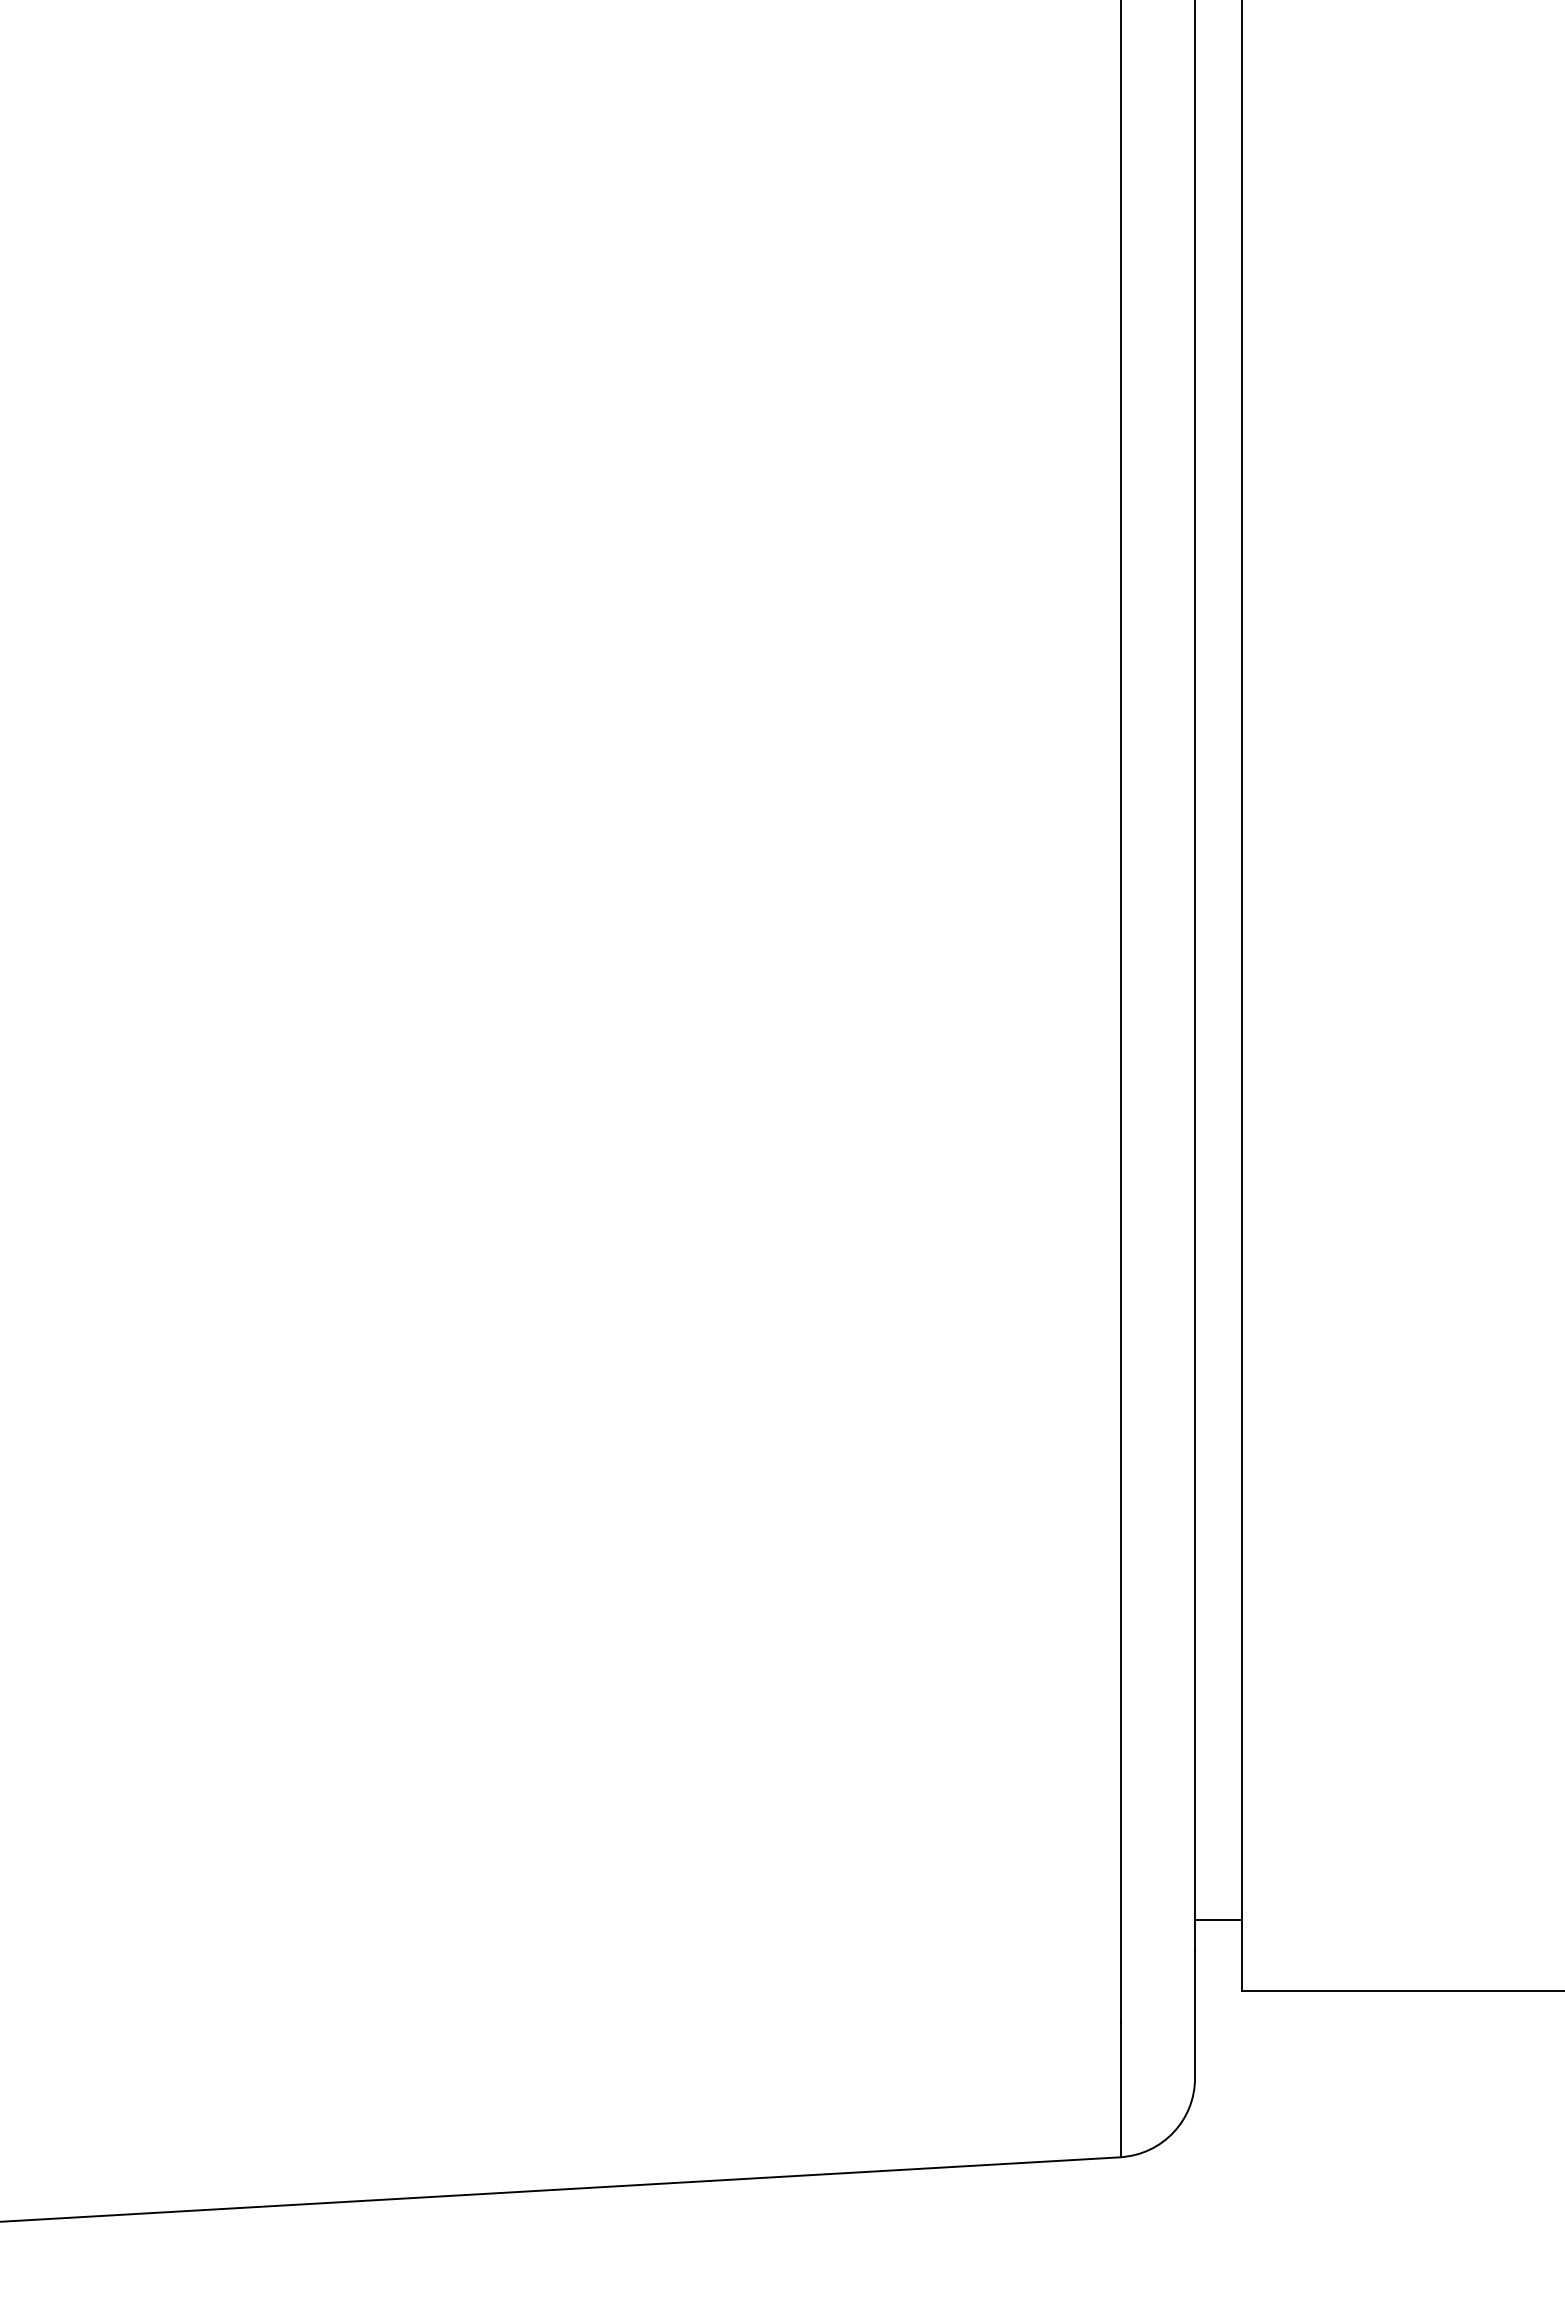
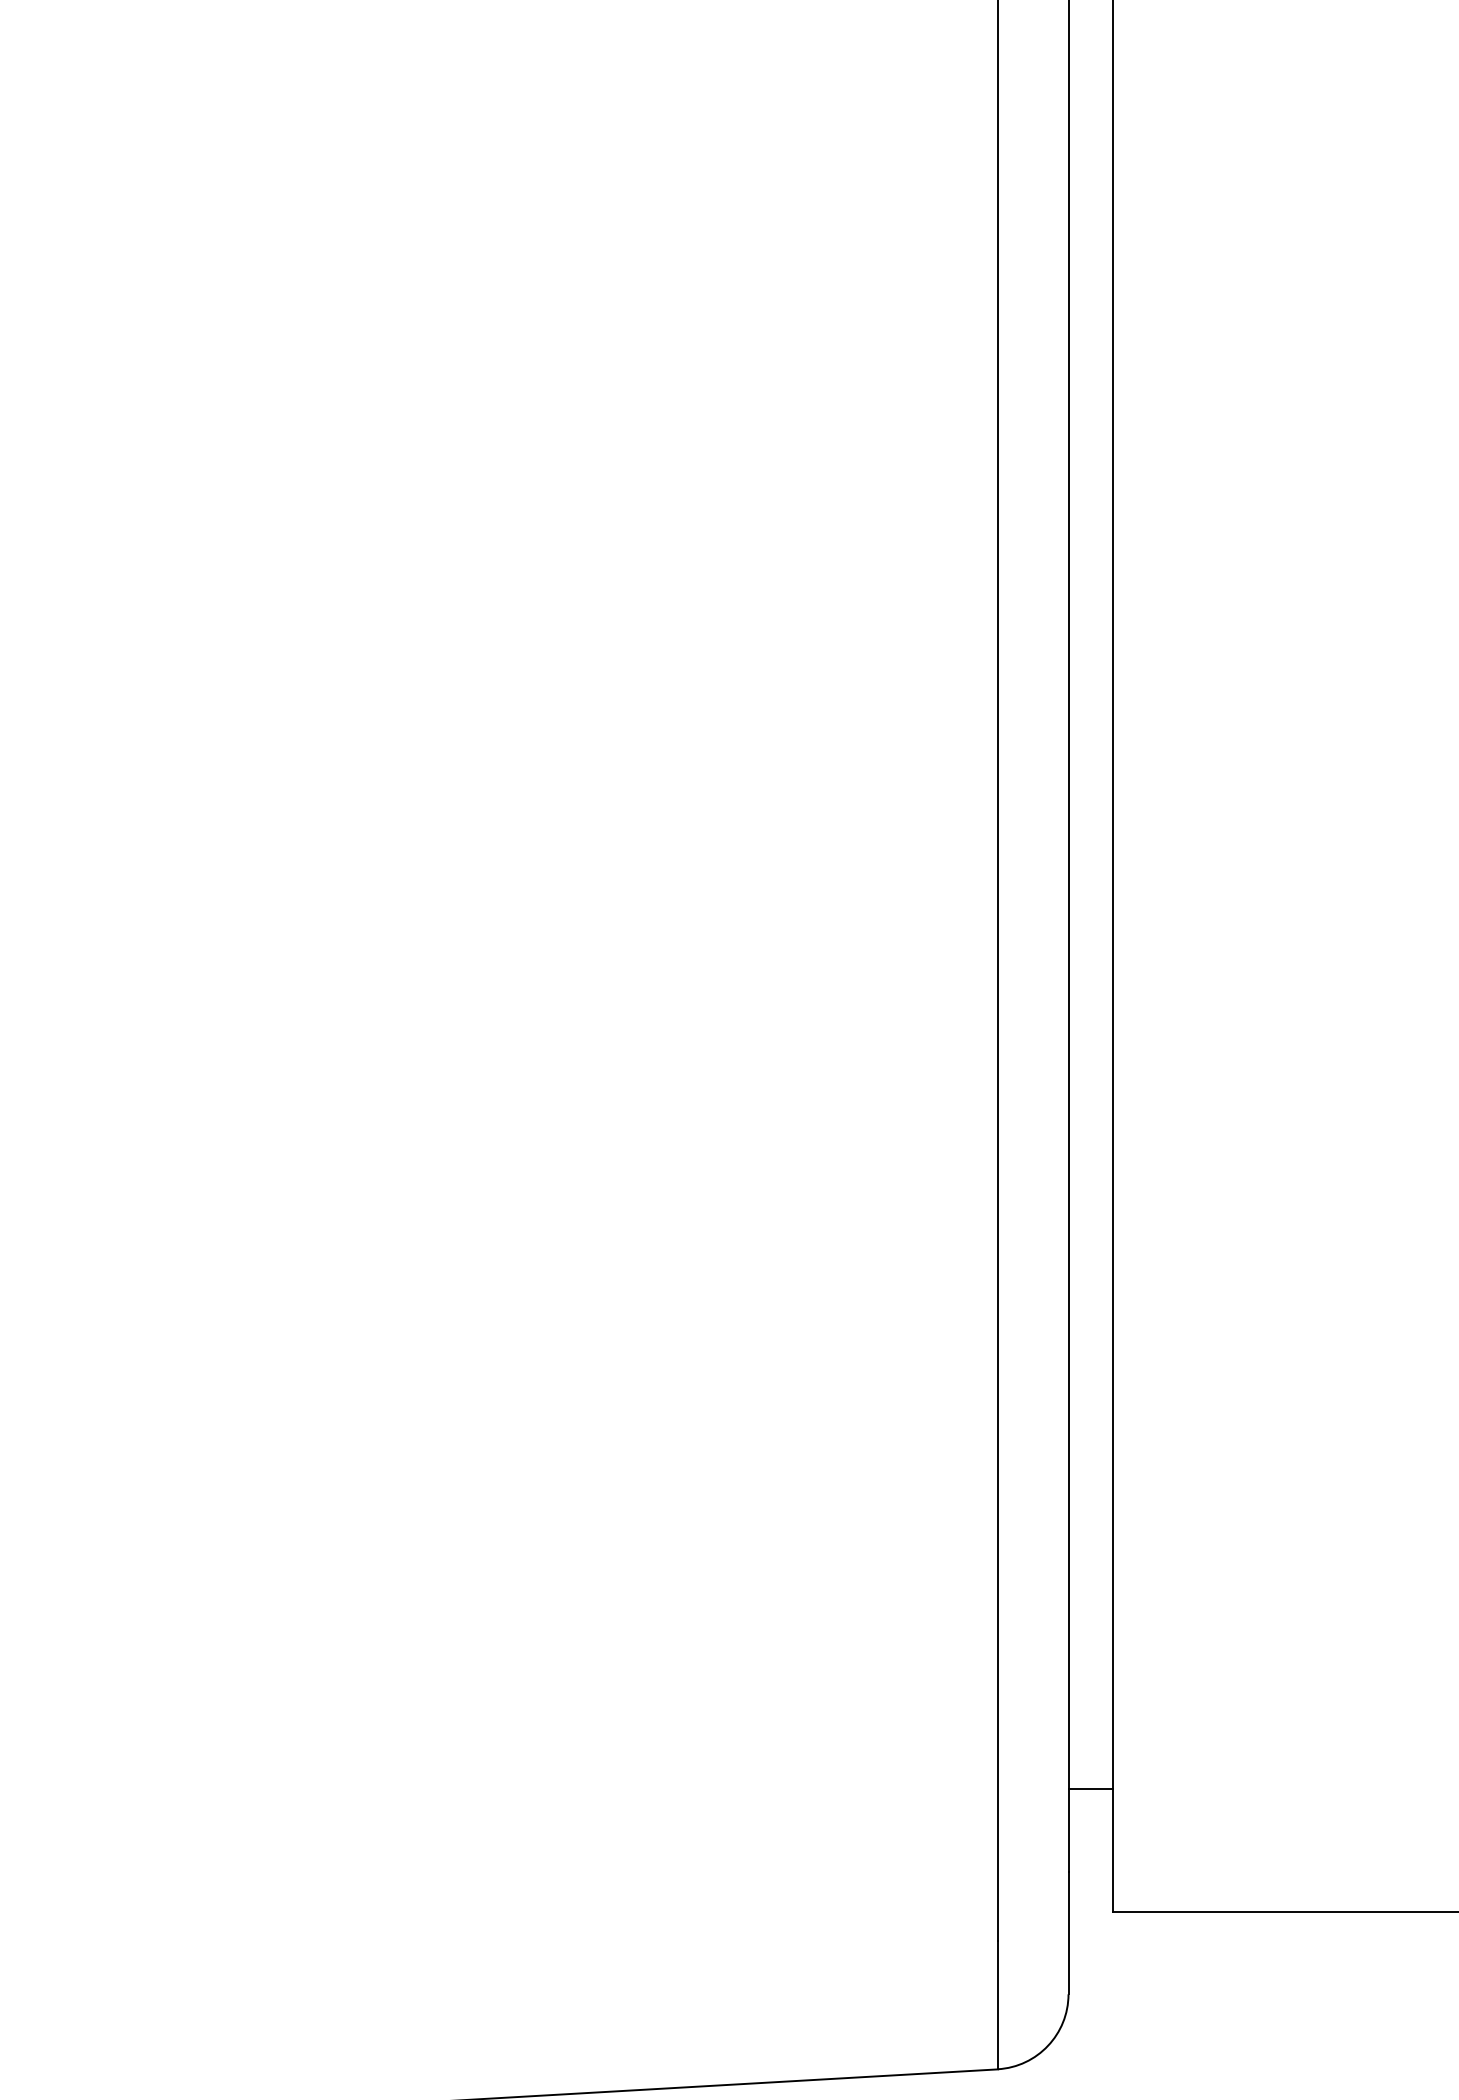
line: (1218, 1920) -> (1090, 1789), moved

